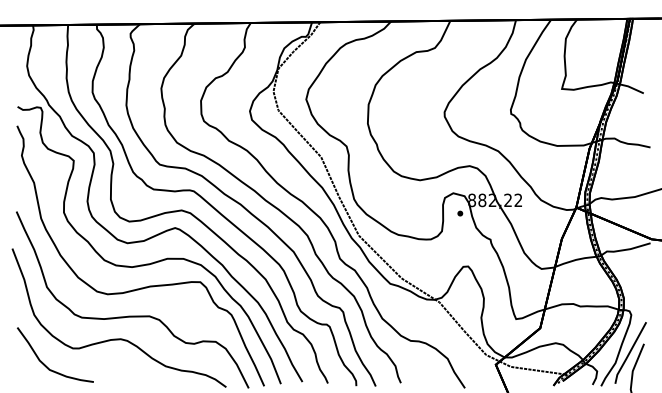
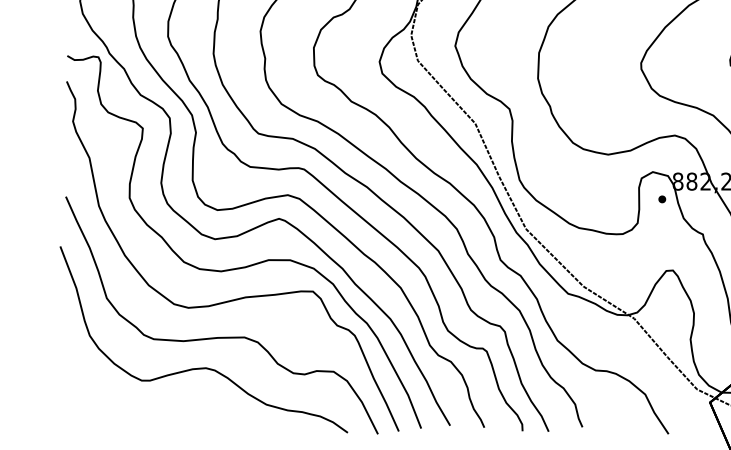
curve: (45, 364) -> (104, 402), removed

